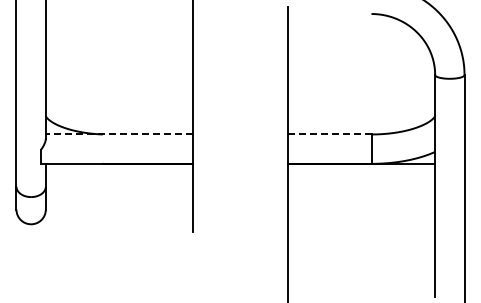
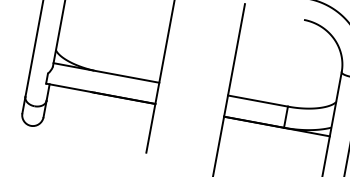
line: (118, 134) -> (105, 72), dashed -> solid
line: (329, 134) -> (257, 101), dashed -> solid

